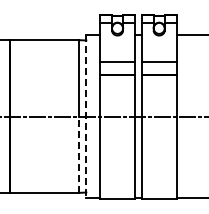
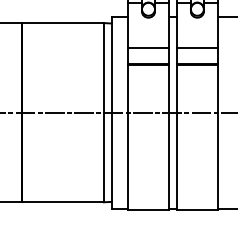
line: (86, 116) -> (112, 112), dashed -> solid
line: (79, 154) -> (103, 157), dashed -> solid

